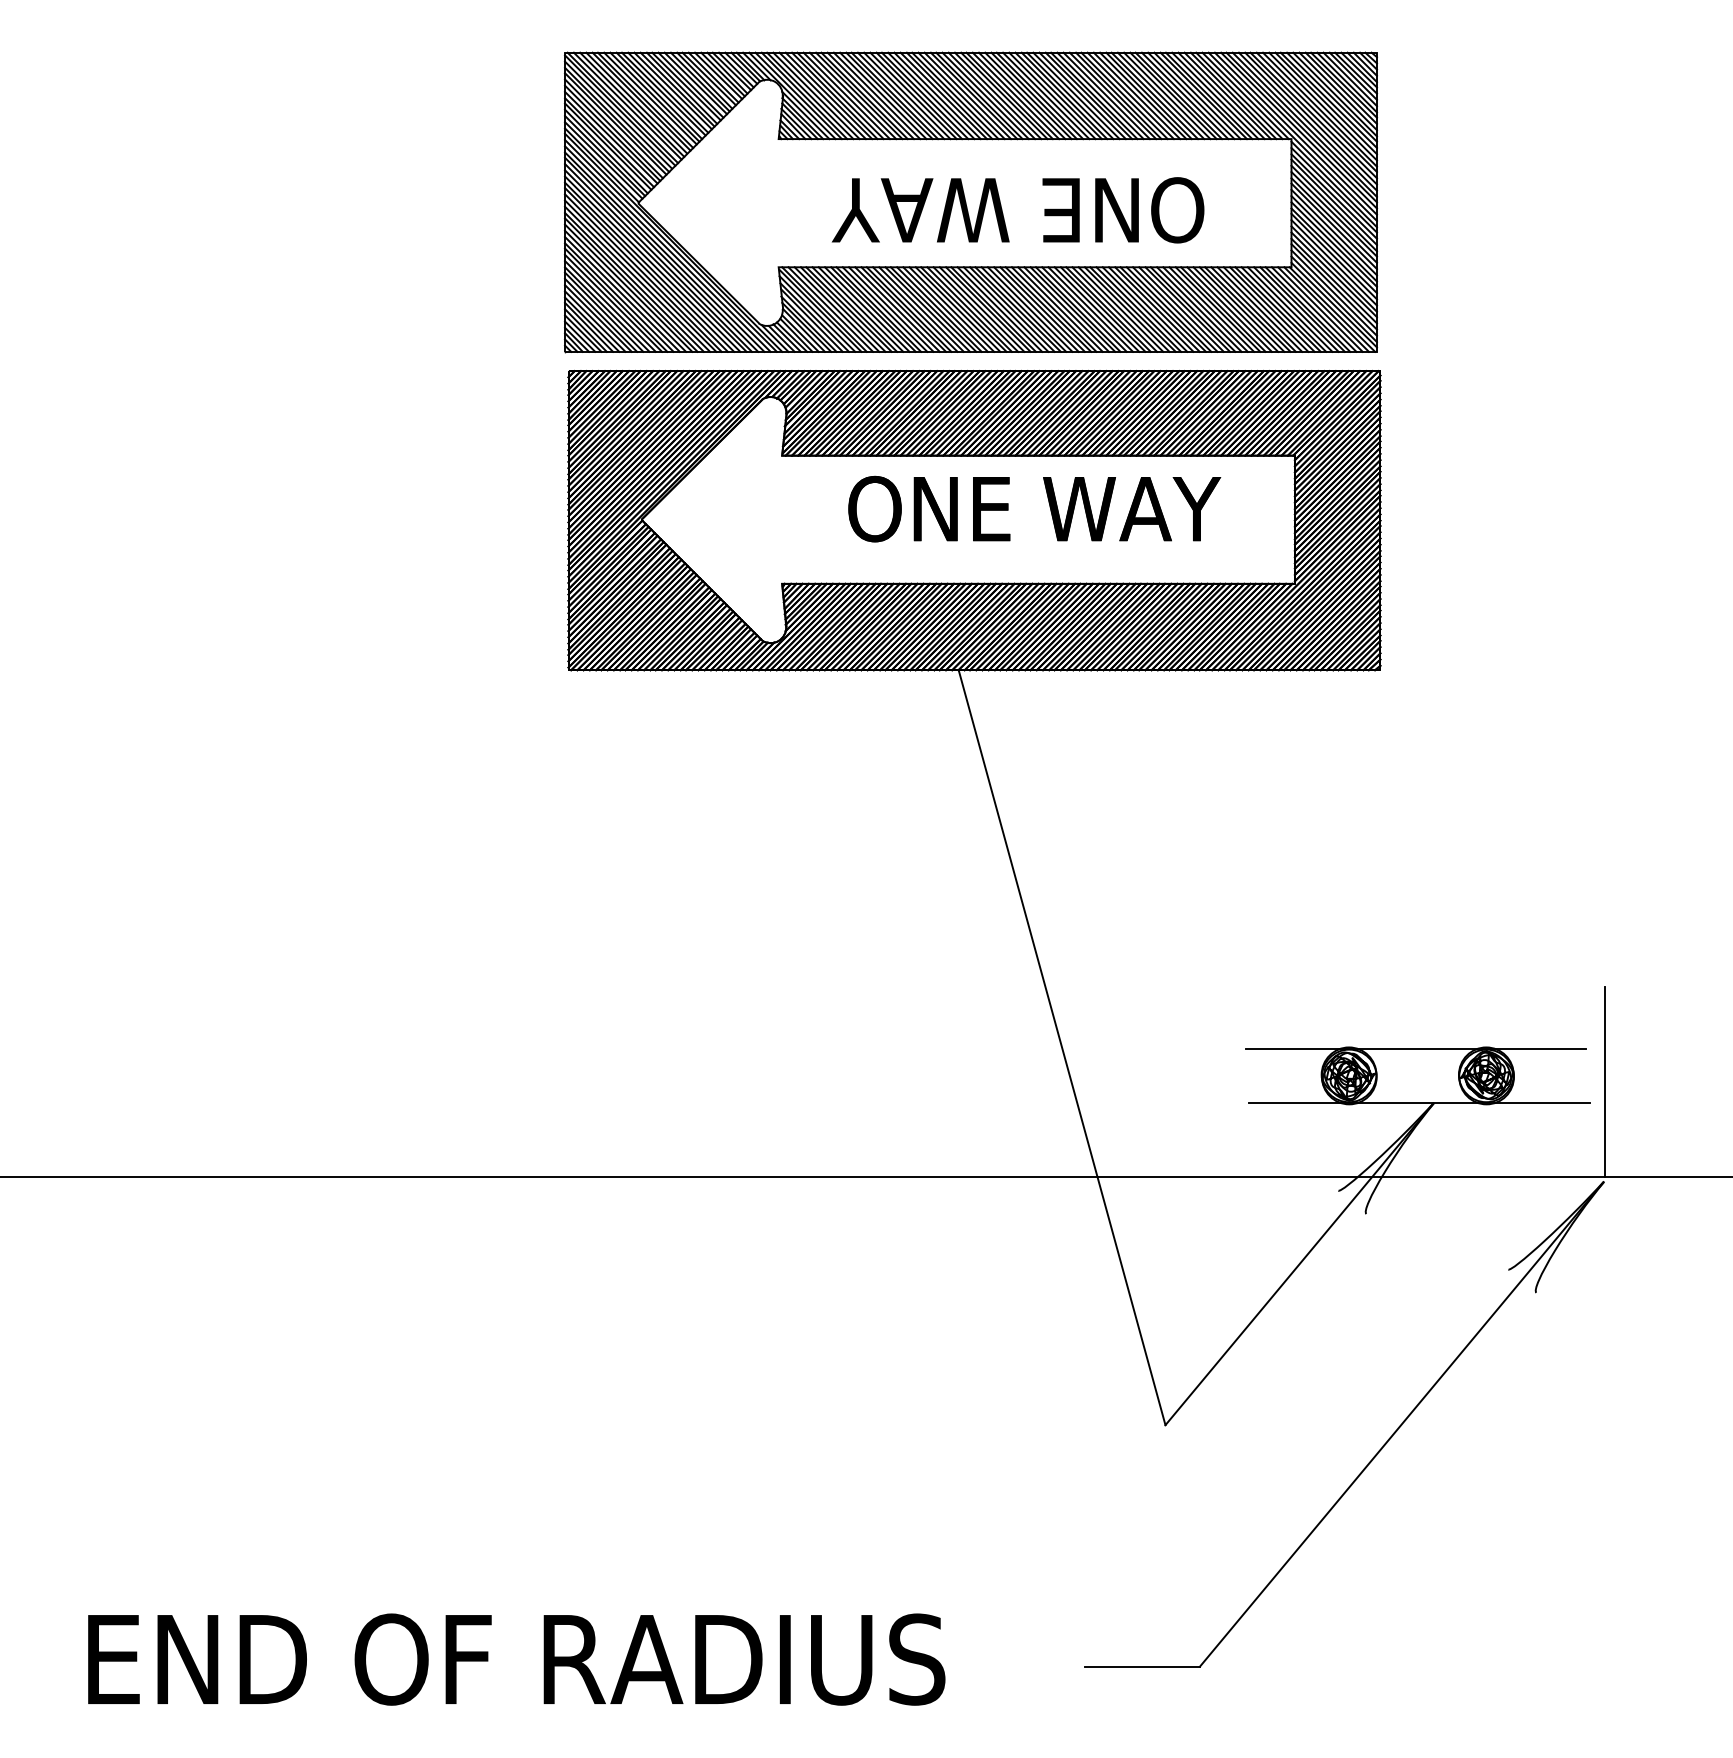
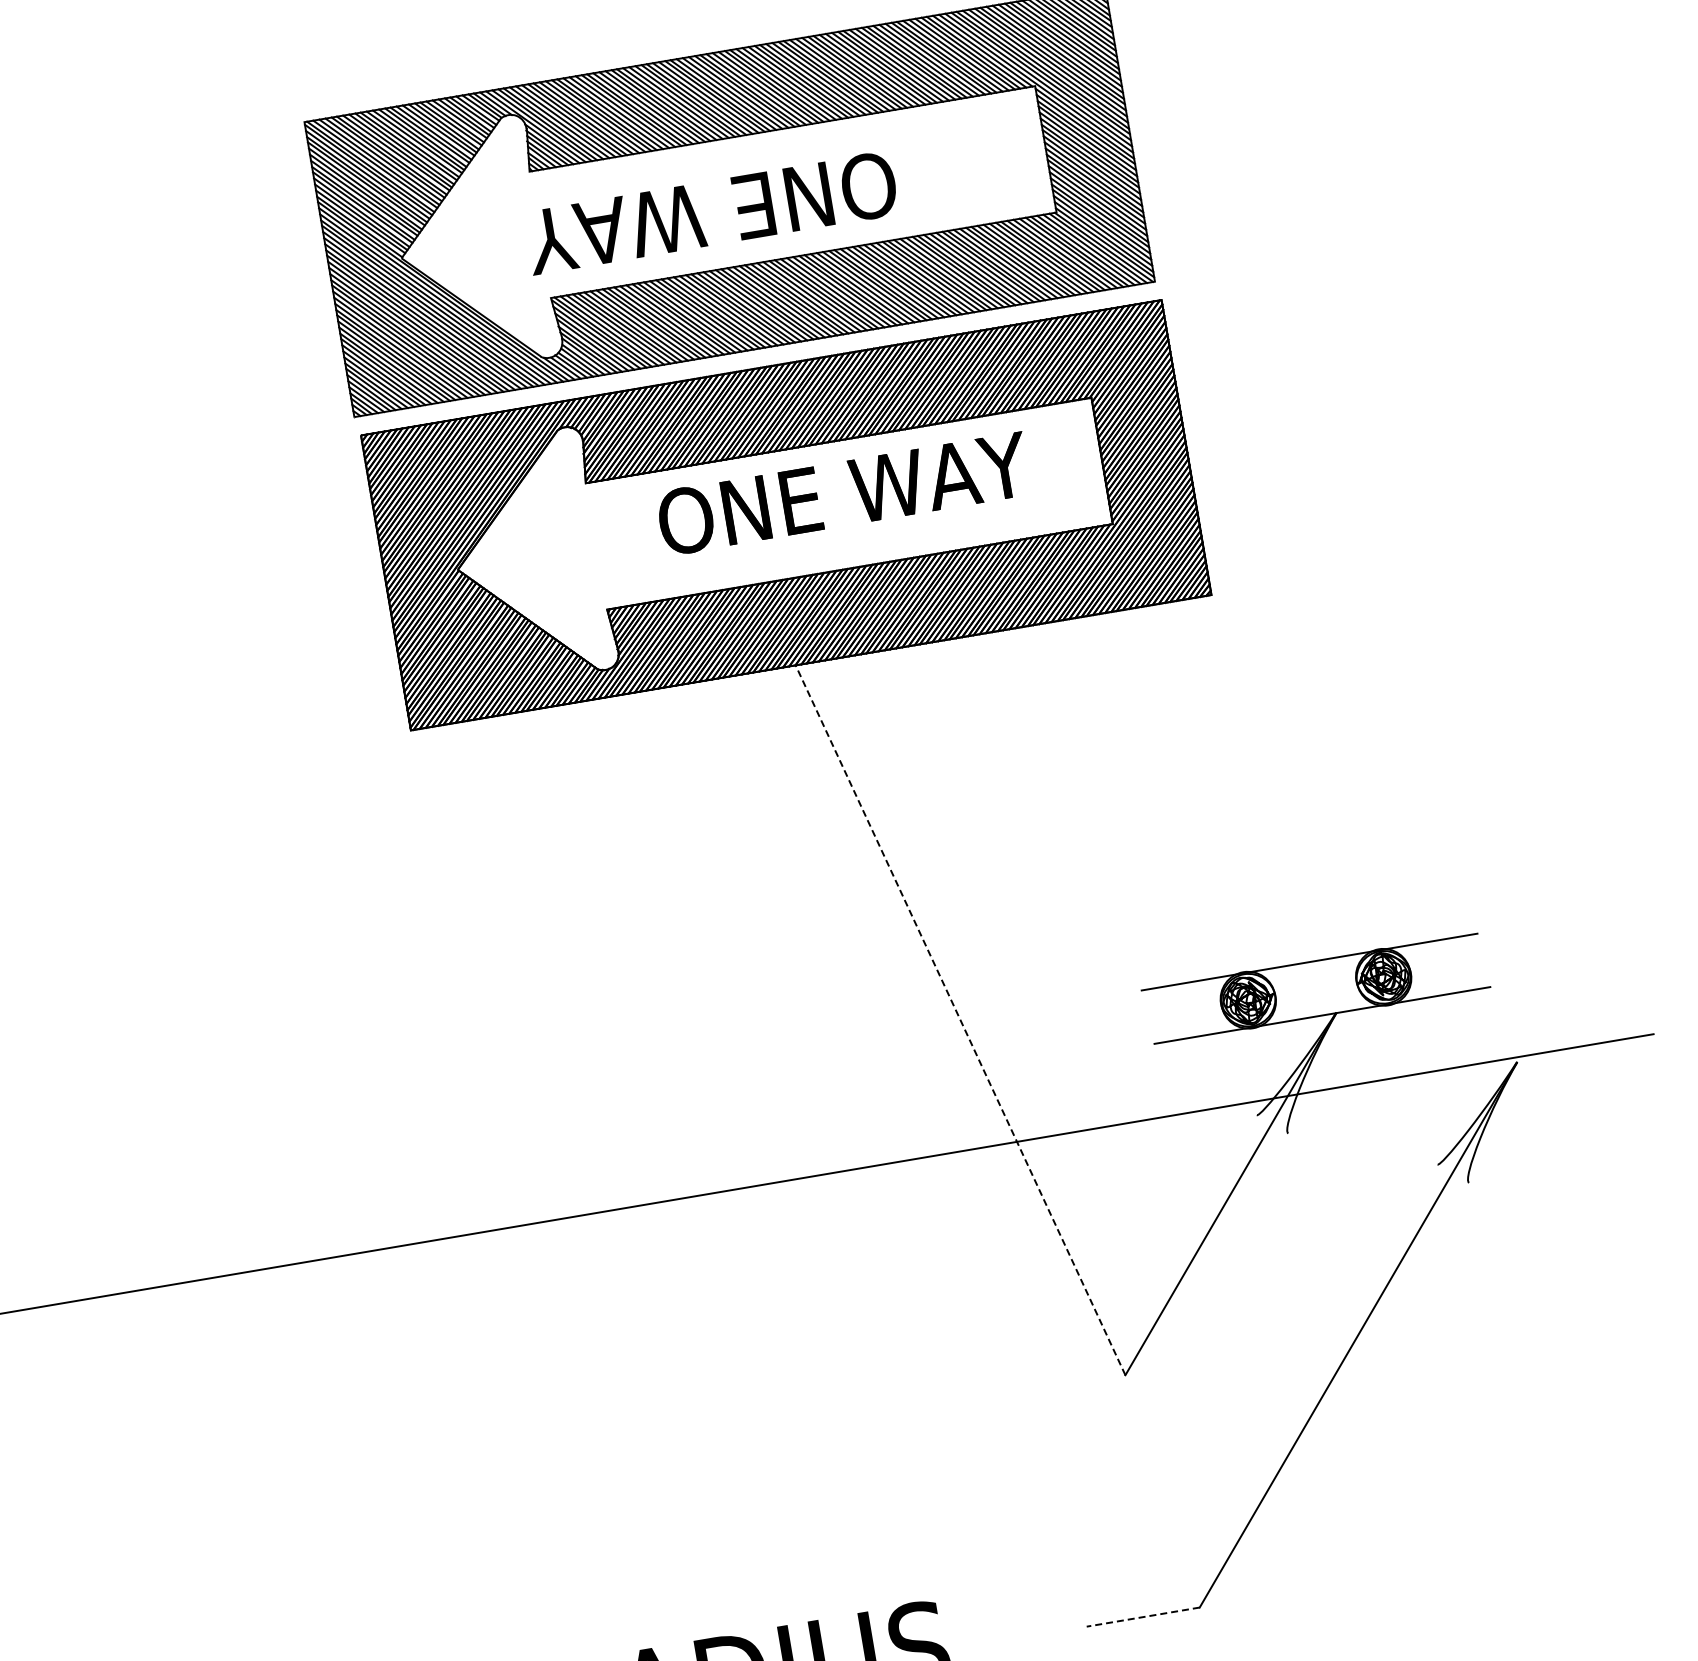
text: (1017, 210) -> (710, 213), moved
line: (1061, 1047) -> (959, 1020), solid -> dashed
line: (1604, 1081) -> (1500, 963), removed
line: (1142, 1666) -> (1143, 1617), solid -> dashed

